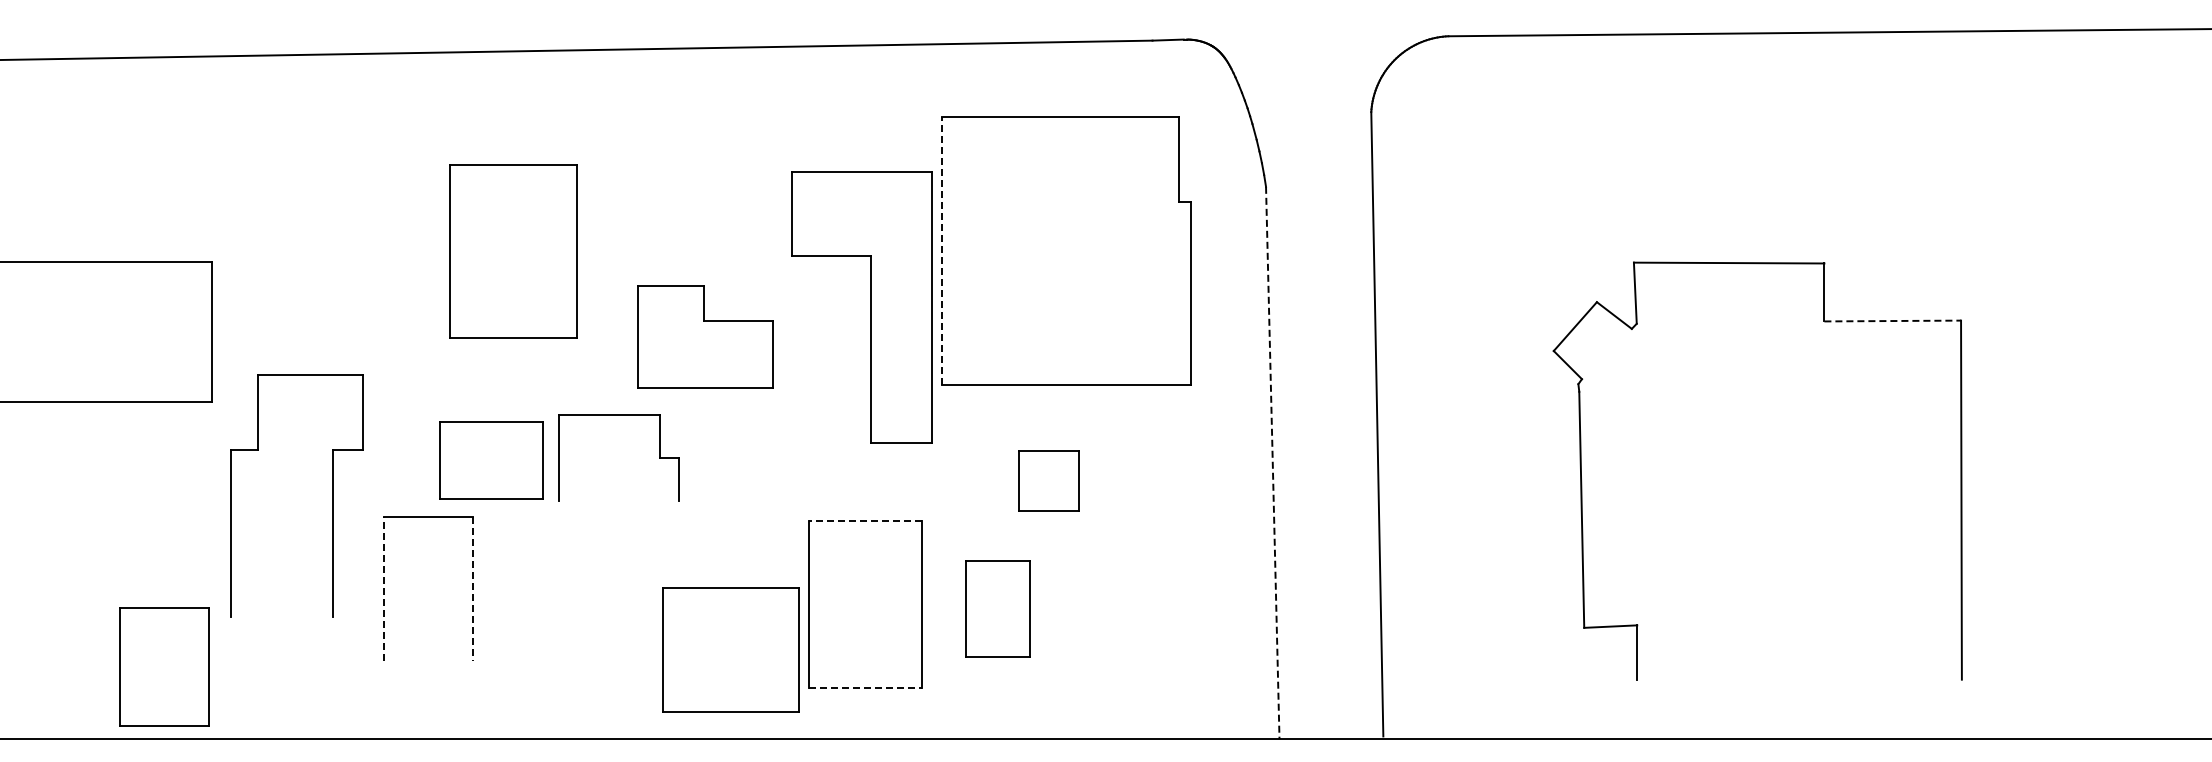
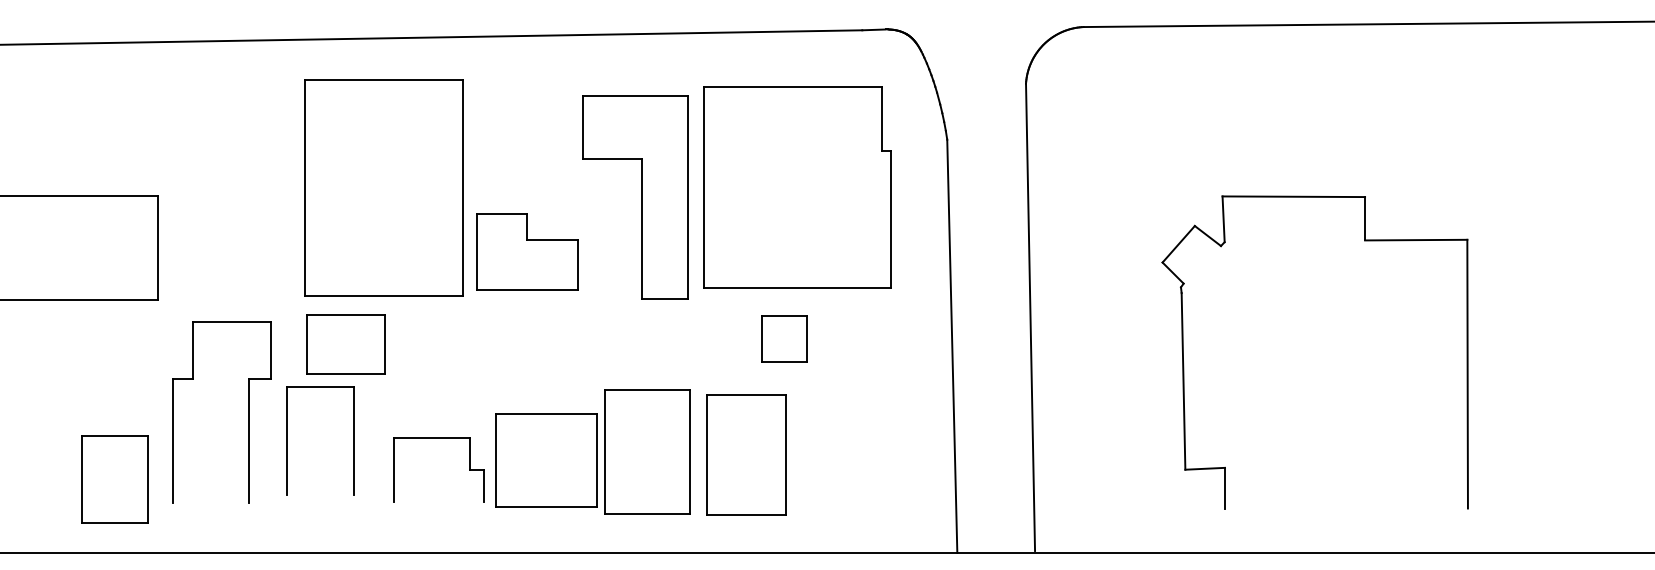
line: (941, 250) -> (704, 187), dashed -> solid
part: (512, 251) -> (383, 188), size x1.67
part: (870, 307) -> (641, 197), moved
line: (1893, 321) -> (1416, 240), dashed -> solid
part: (659, 457) -> (469, 469), moved
part: (491, 460) -> (345, 344), moved
line: (1272, 463) -> (952, 346), dashed -> solid
part: (1048, 480) -> (784, 338), moved
part: (332, 495) -> (248, 412), moved
line: (865, 521) -> (647, 390), dashed -> solid
line: (383, 589) -> (286, 441), dashed -> solid
line: (472, 589) -> (353, 441), dashed -> solid
part: (997, 608) -> (746, 455), size x1.67
part: (730, 649) -> (546, 460), moved
part: (164, 666) -> (114, 479), moved
line: (865, 687) -> (647, 514), dashed -> solid

